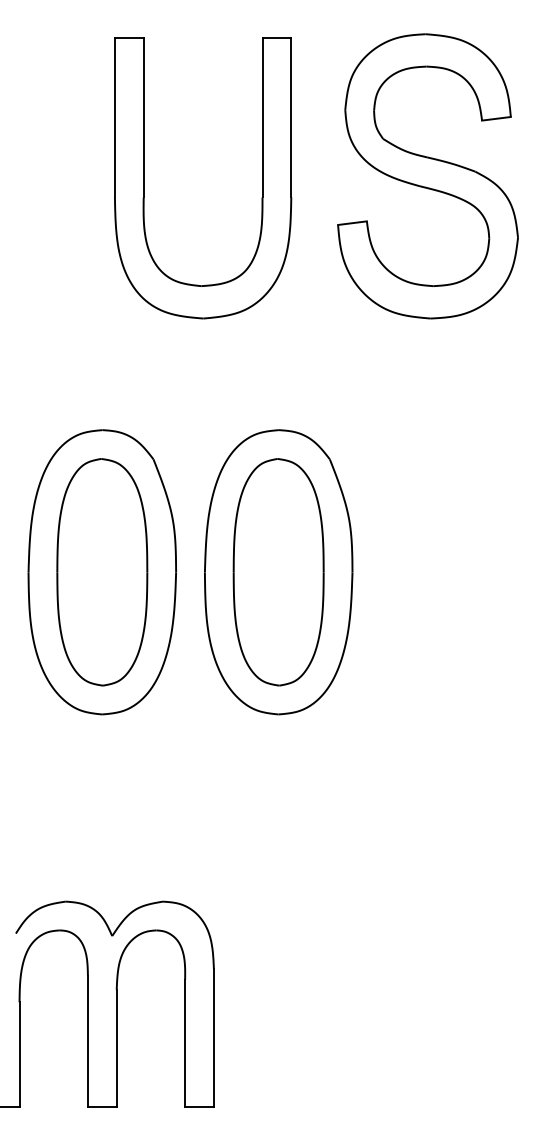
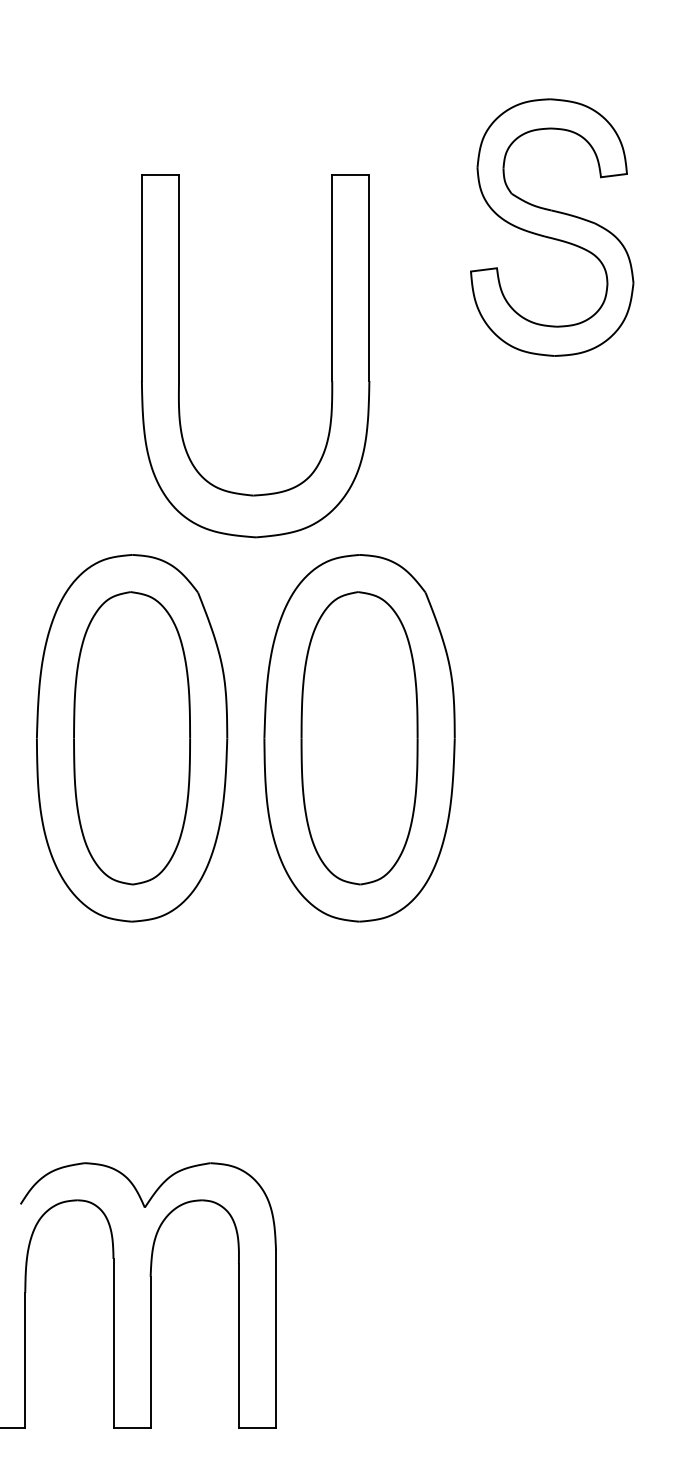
part: (427, 176) -> (551, 227), size x0.7
part: (144, 178) -> (180, 356), moved

